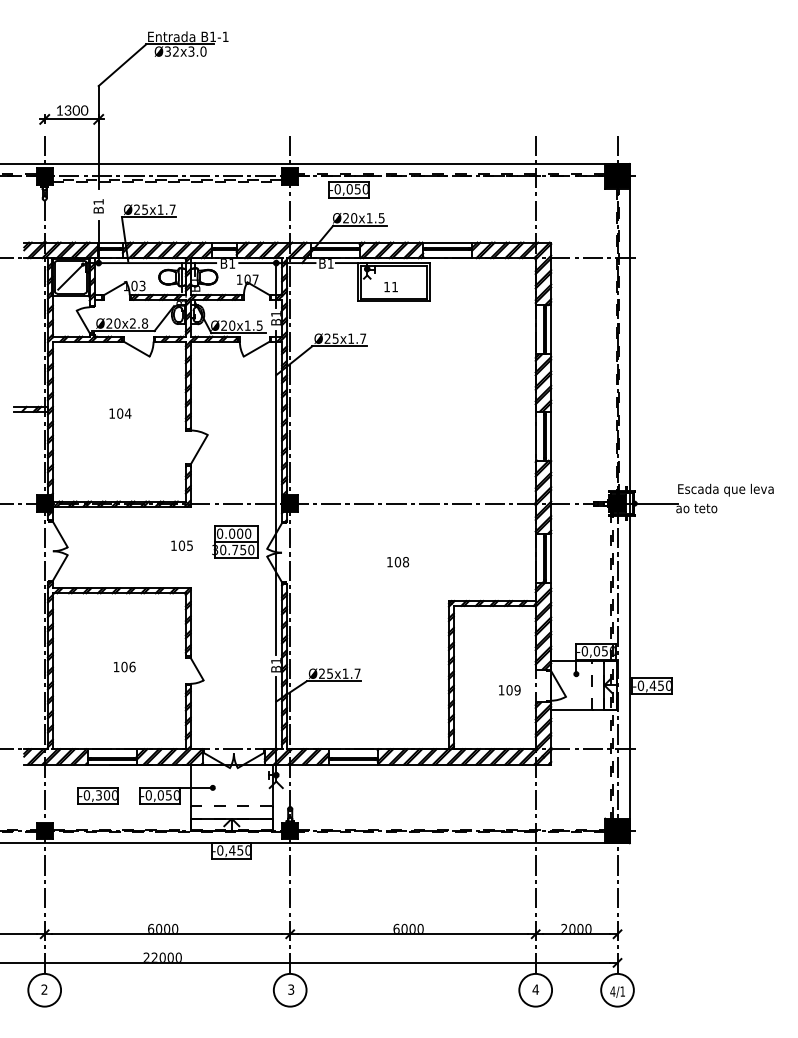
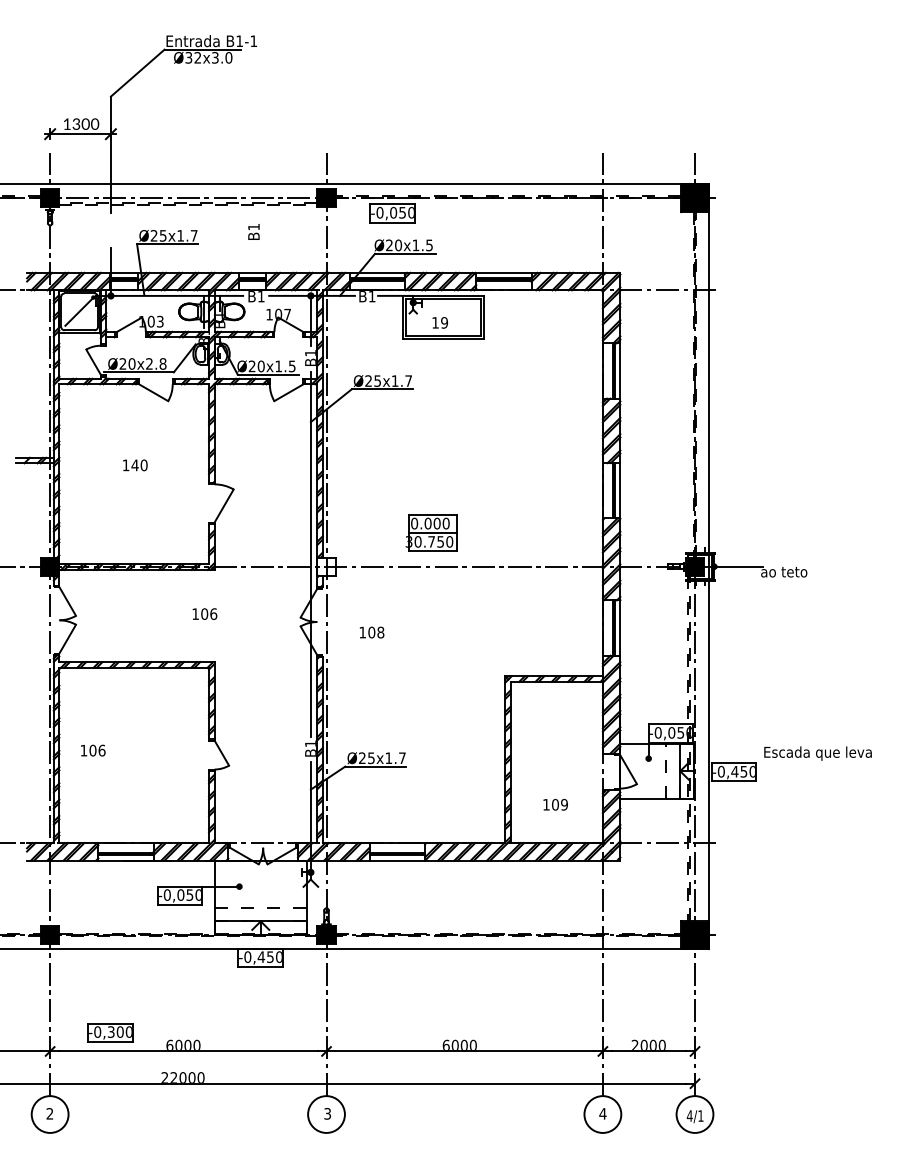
text: (98, 205) -> (253, 231), moved
text: (395, 286) -> (444, 322), 11 -> 19
text: (124, 413) -> (139, 465), 104 -> 140
text: (725, 490) -> (817, 753), moved
fill: (290, 503) -> (326, 566), removed
part: (235, 541) -> (431, 532), moved
text: (189, 545) -> (213, 613), 105 -> 106
text: (398, 562) -> (372, 632), moved
text: (124, 666) -> (93, 750), moved
text: (509, 689) -> (555, 804), moved
part: (98, 795) -> (110, 1032), moved

